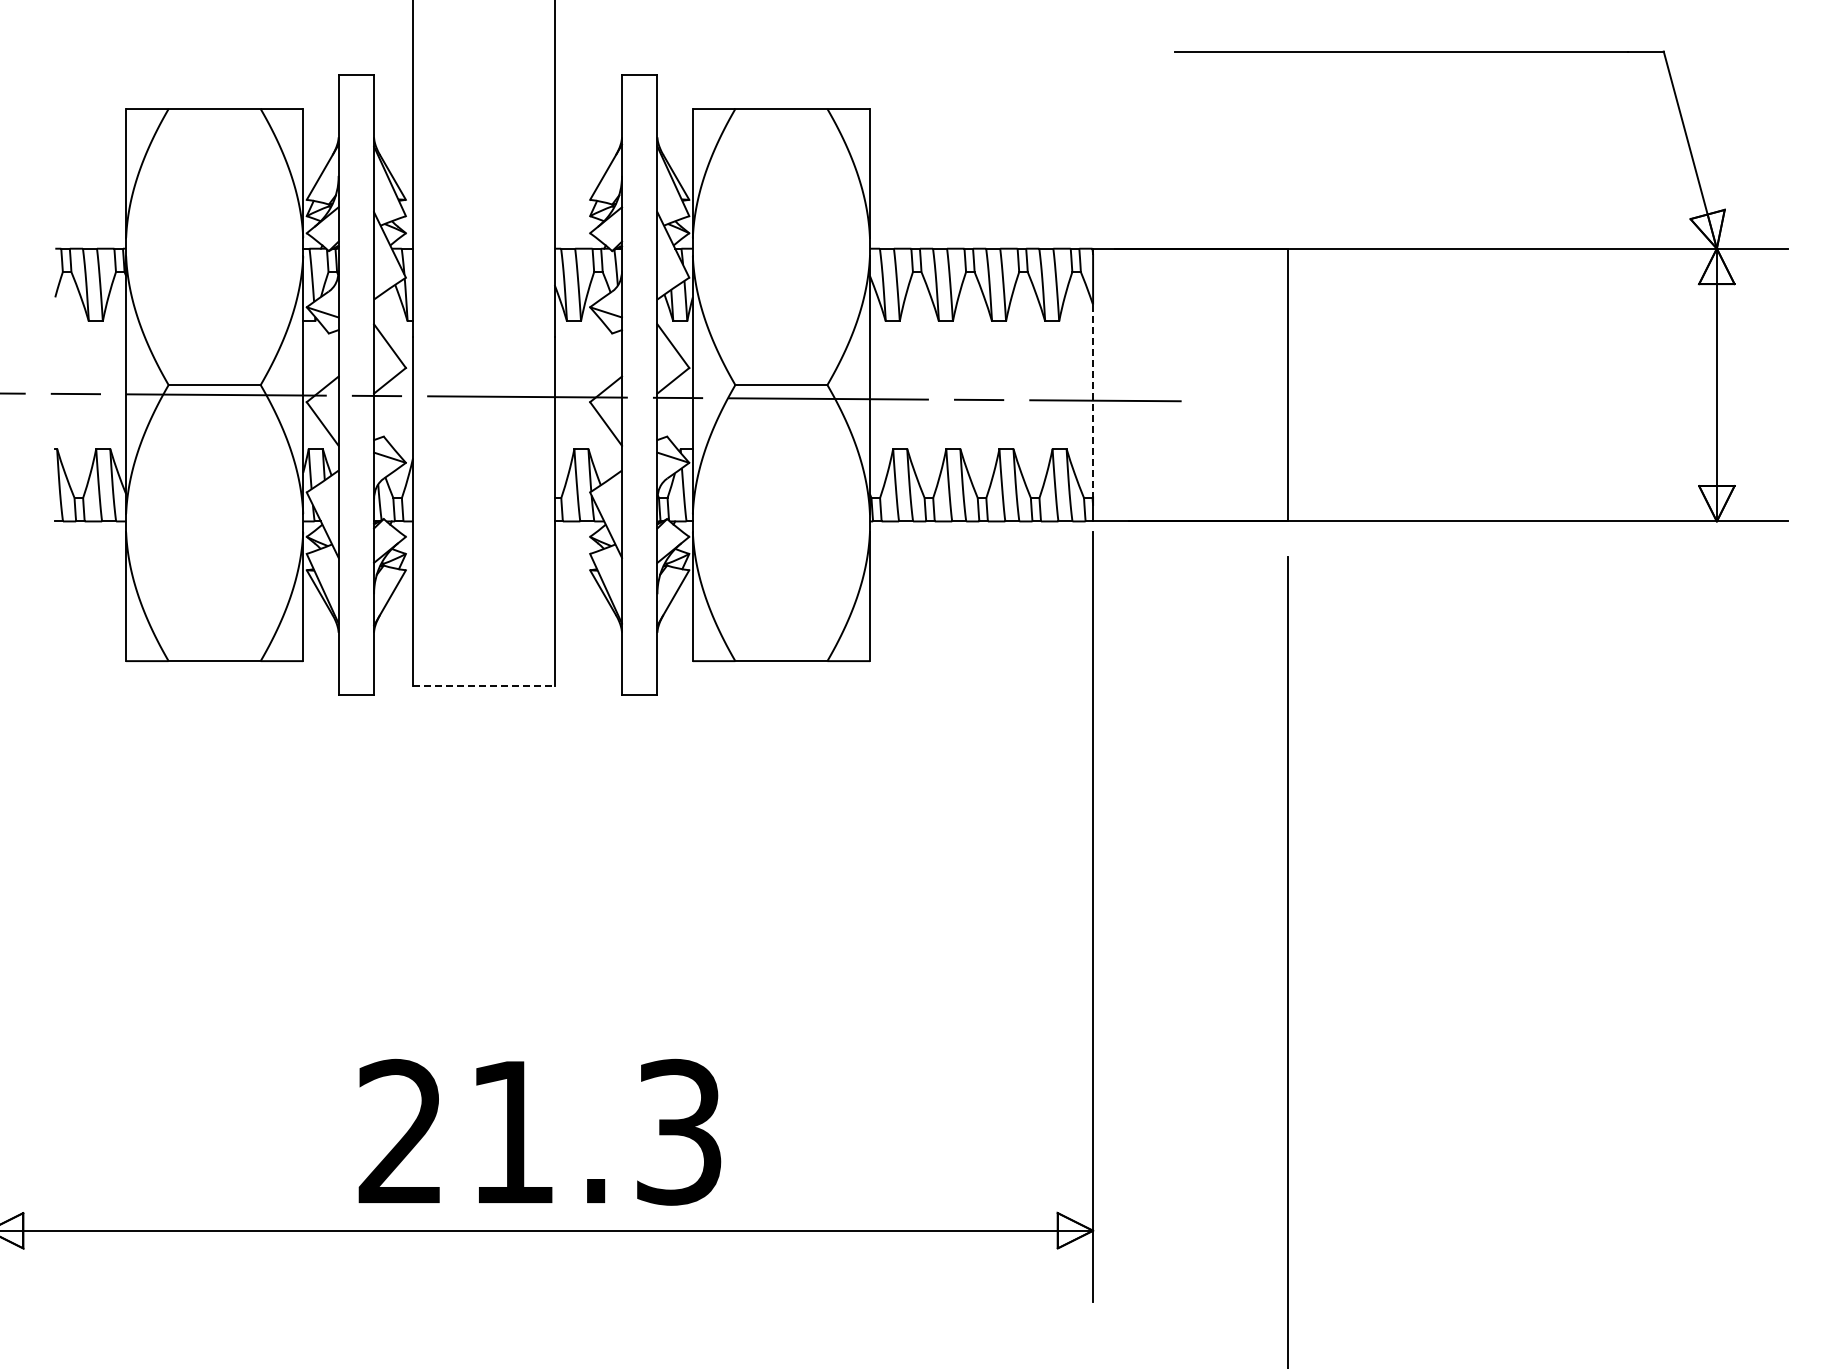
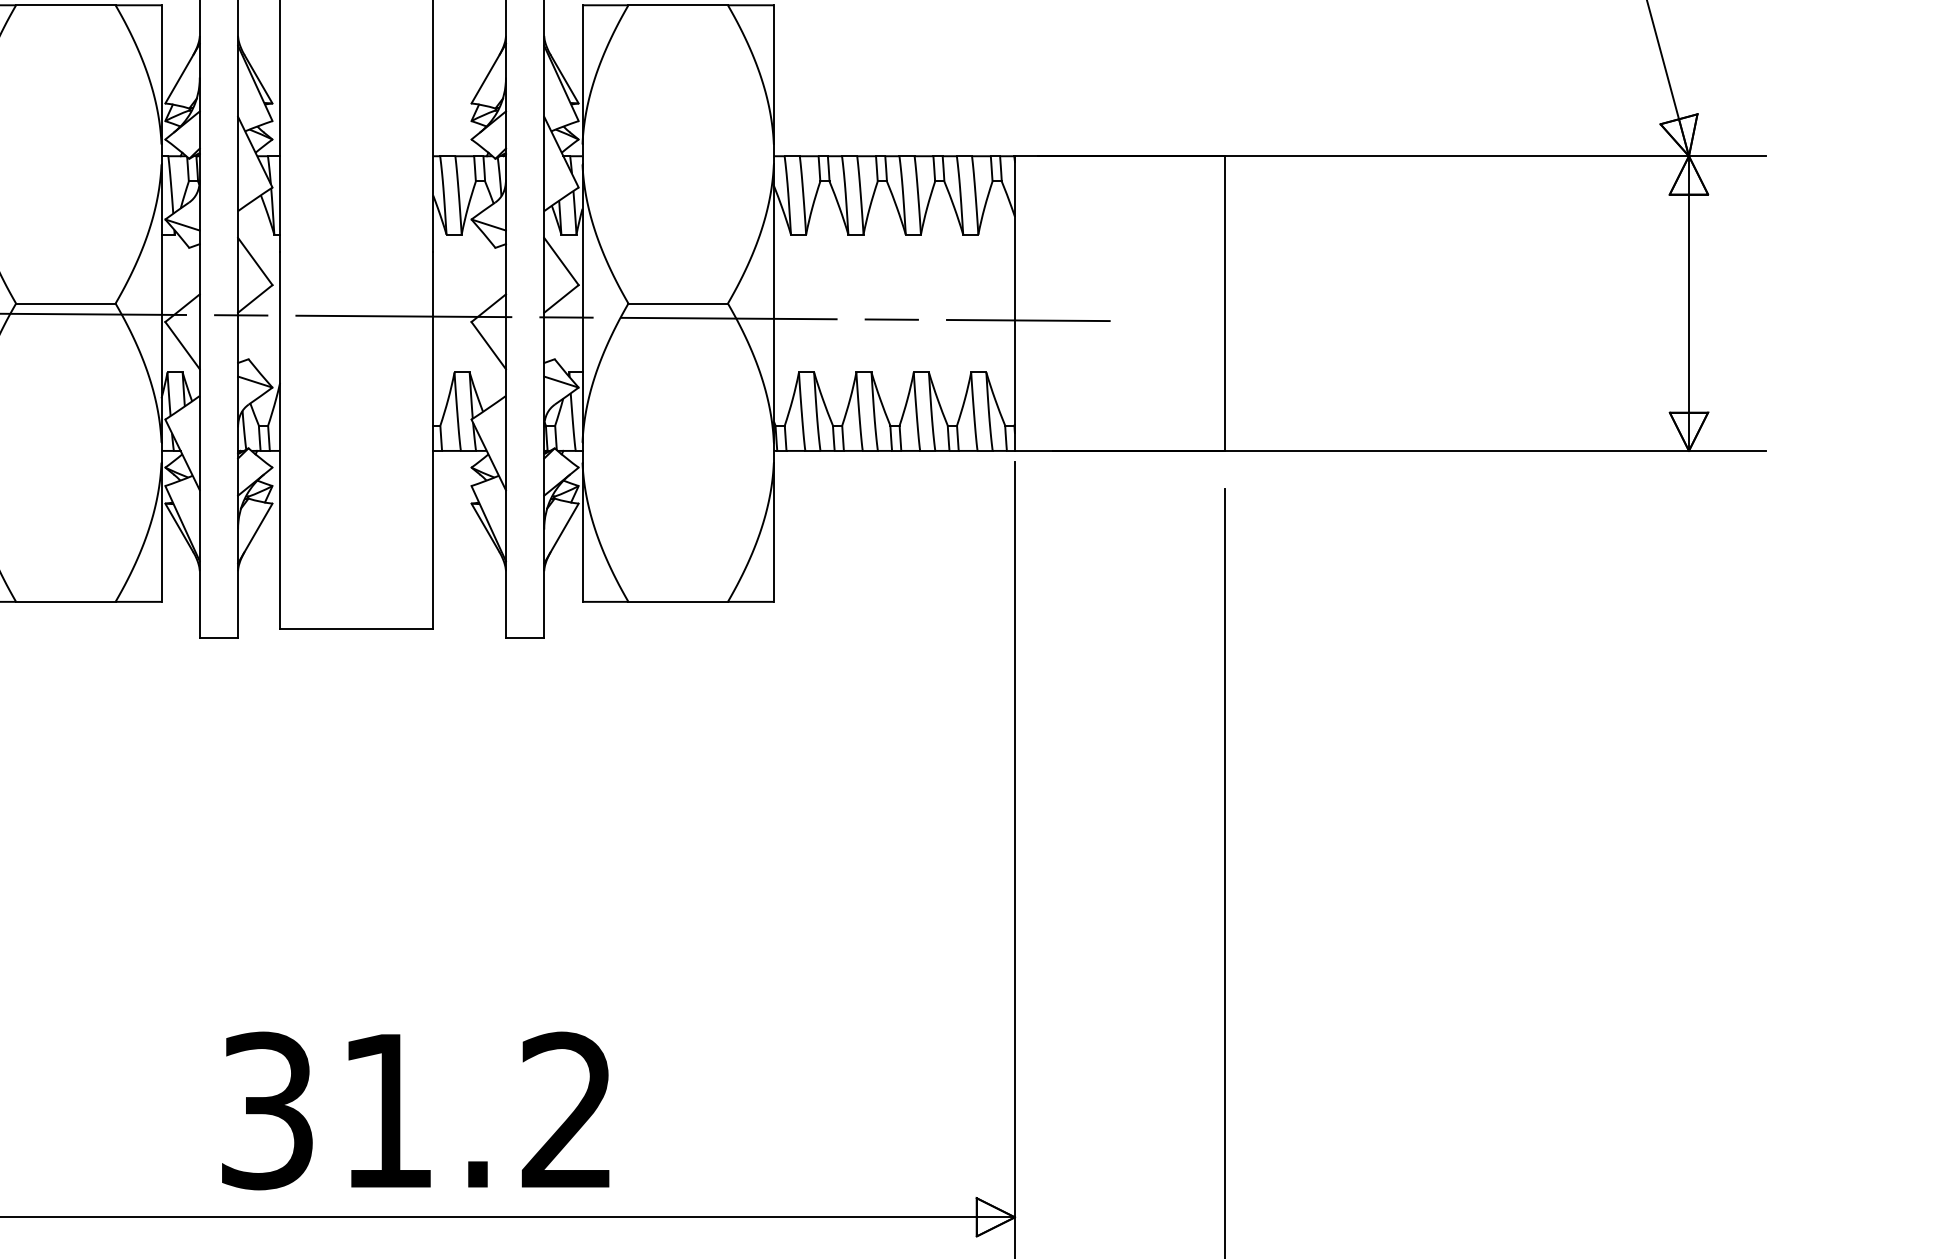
line: (1093, 400) -> (1015, 320), dashed -> solid
line: (483, 686) -> (356, 629), dashed -> solid
text: (539, 1132) -> (416, 1111), 21.3 -> 31.2

